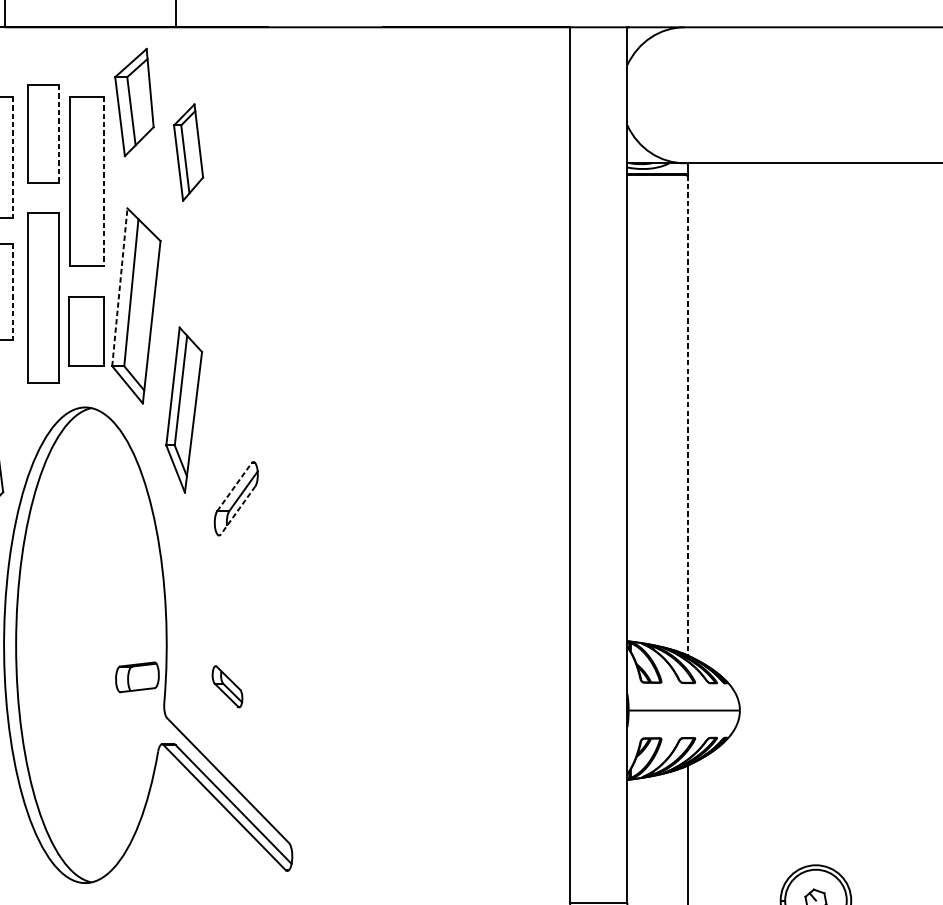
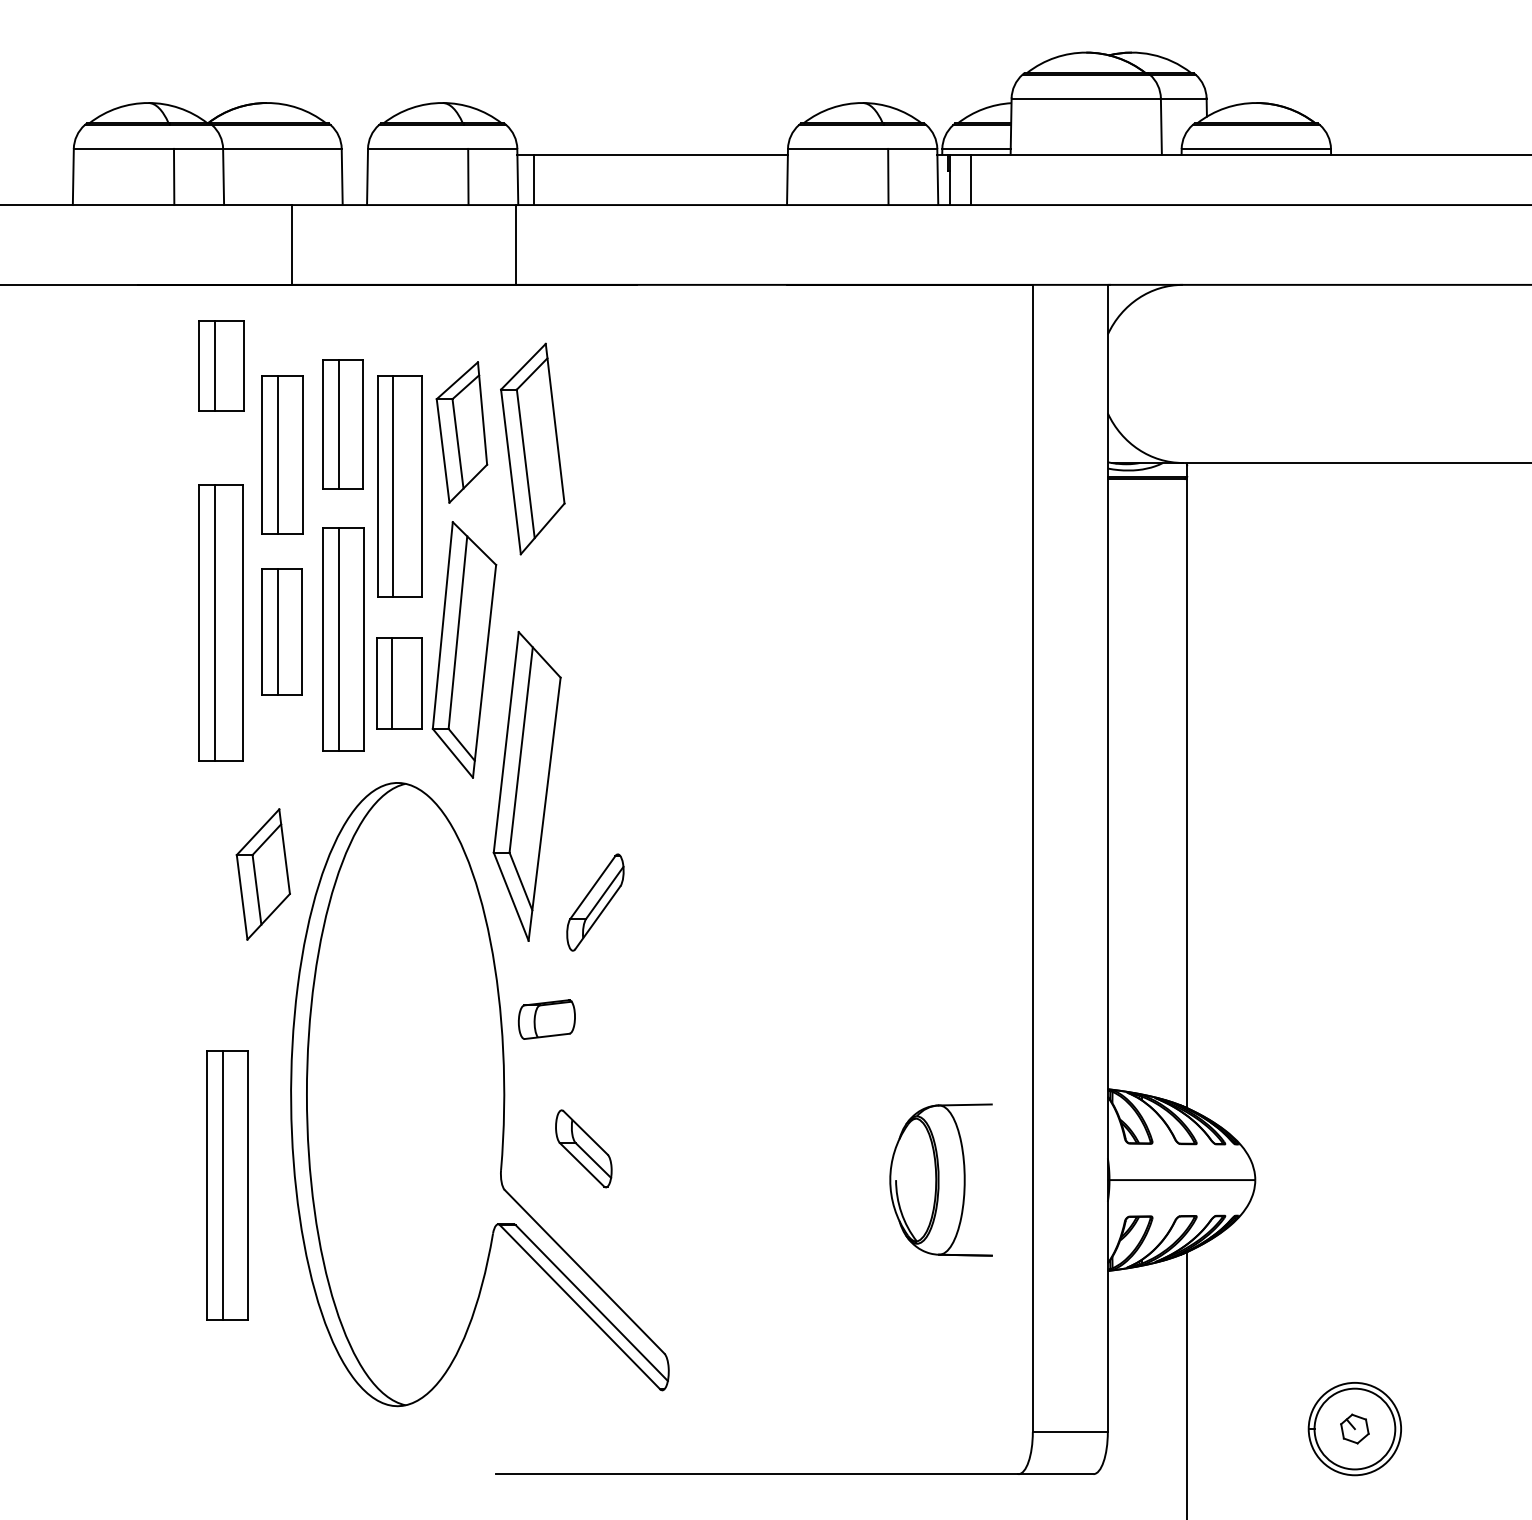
part: (134, 102) -> (461, 432), moved
line: (40, 133) -> (338, 424), added
line: (59, 133) -> (363, 424), dashed -> solid
part: (188, 152) -> (532, 448), size x1.67
line: (13, 157) -> (303, 455), dashed -> solid
line: (82, 181) -> (393, 486), added
line: (103, 181) -> (421, 486), dashed -> solid
line: (119, 287) -> (442, 625), dashed -> solid
line: (12, 291) -> (302, 631), dashed -> solid
line: (40, 297) -> (338, 639), added
line: (81, 331) -> (392, 683), added
part: (183, 410) -> (526, 786), size x1.43
line: (687, 415) -> (1186, 793), dashed -> solid
line: (234, 487) -> (592, 887), dashed -> solid
line: (237, 510) -> (597, 917), dashed -> solid
part: (137, 677) -> (546, 1019), moved
part: (227, 686) -> (583, 1148), size x1.43
part: (499, 710) -> (940, 1179), added

